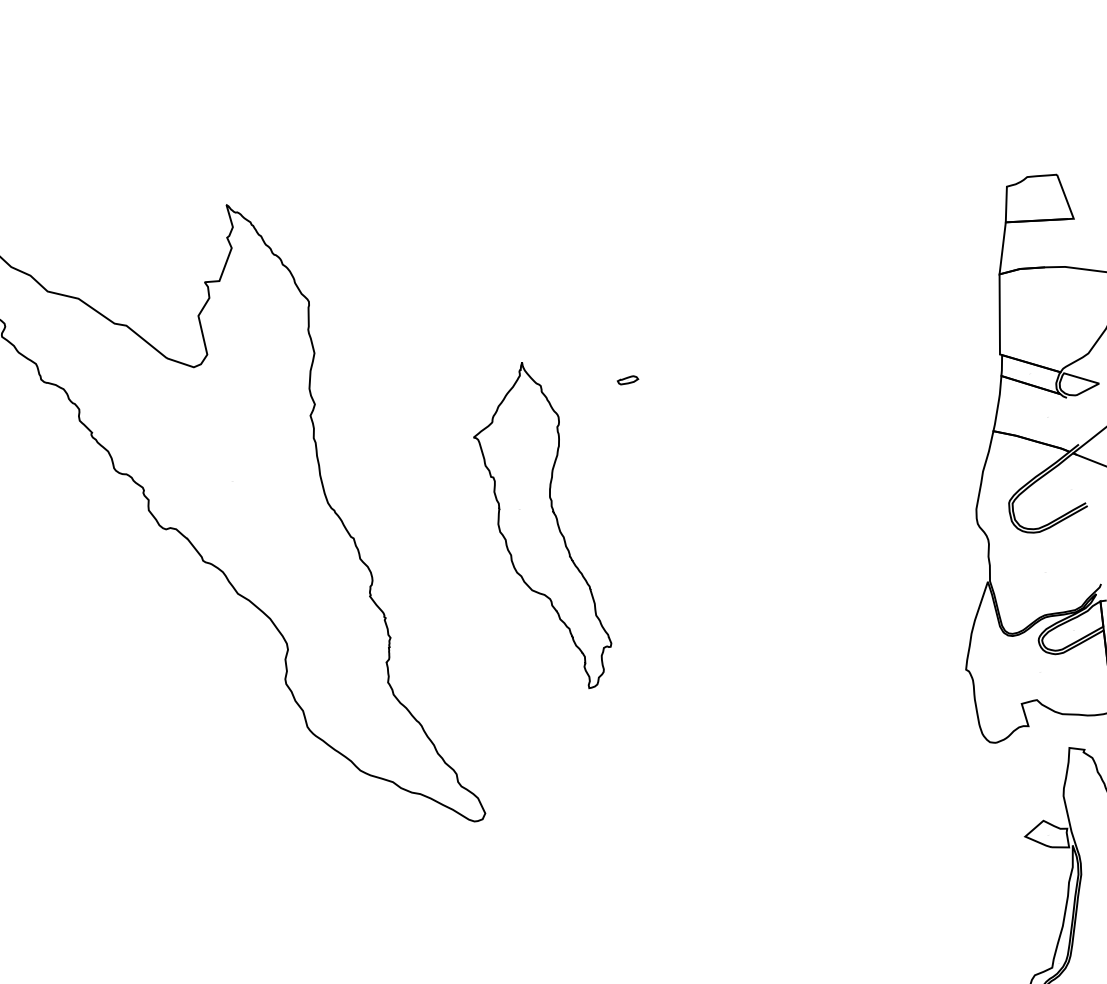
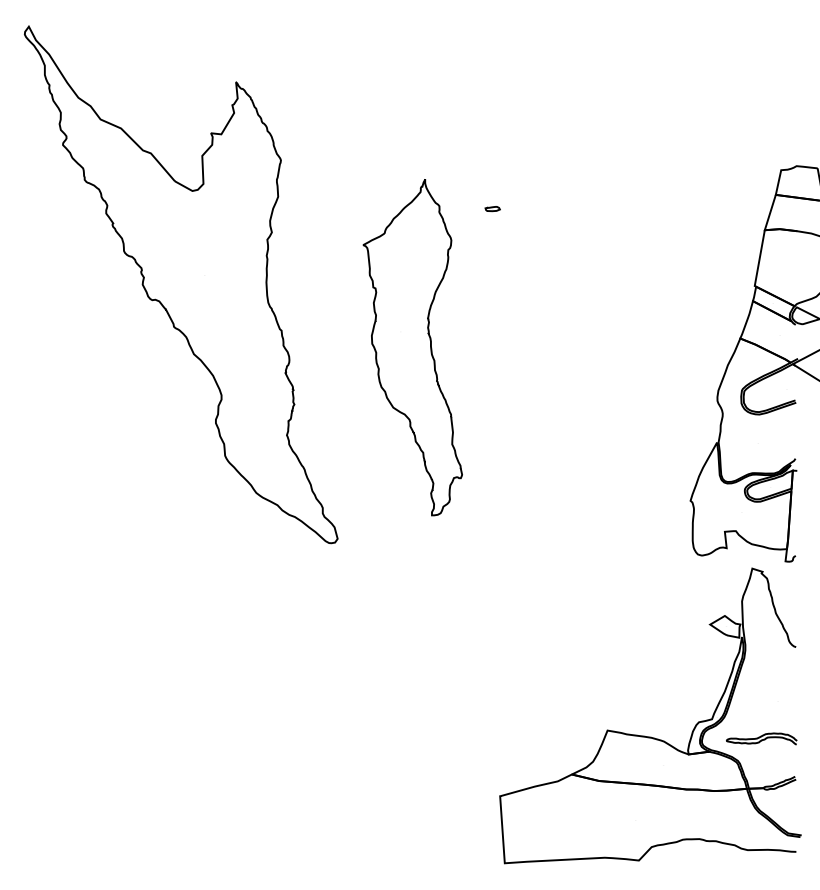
part: (627, 381) -> (492, 209), moved
part: (540, 528) -> (412, 347), size x1.43

